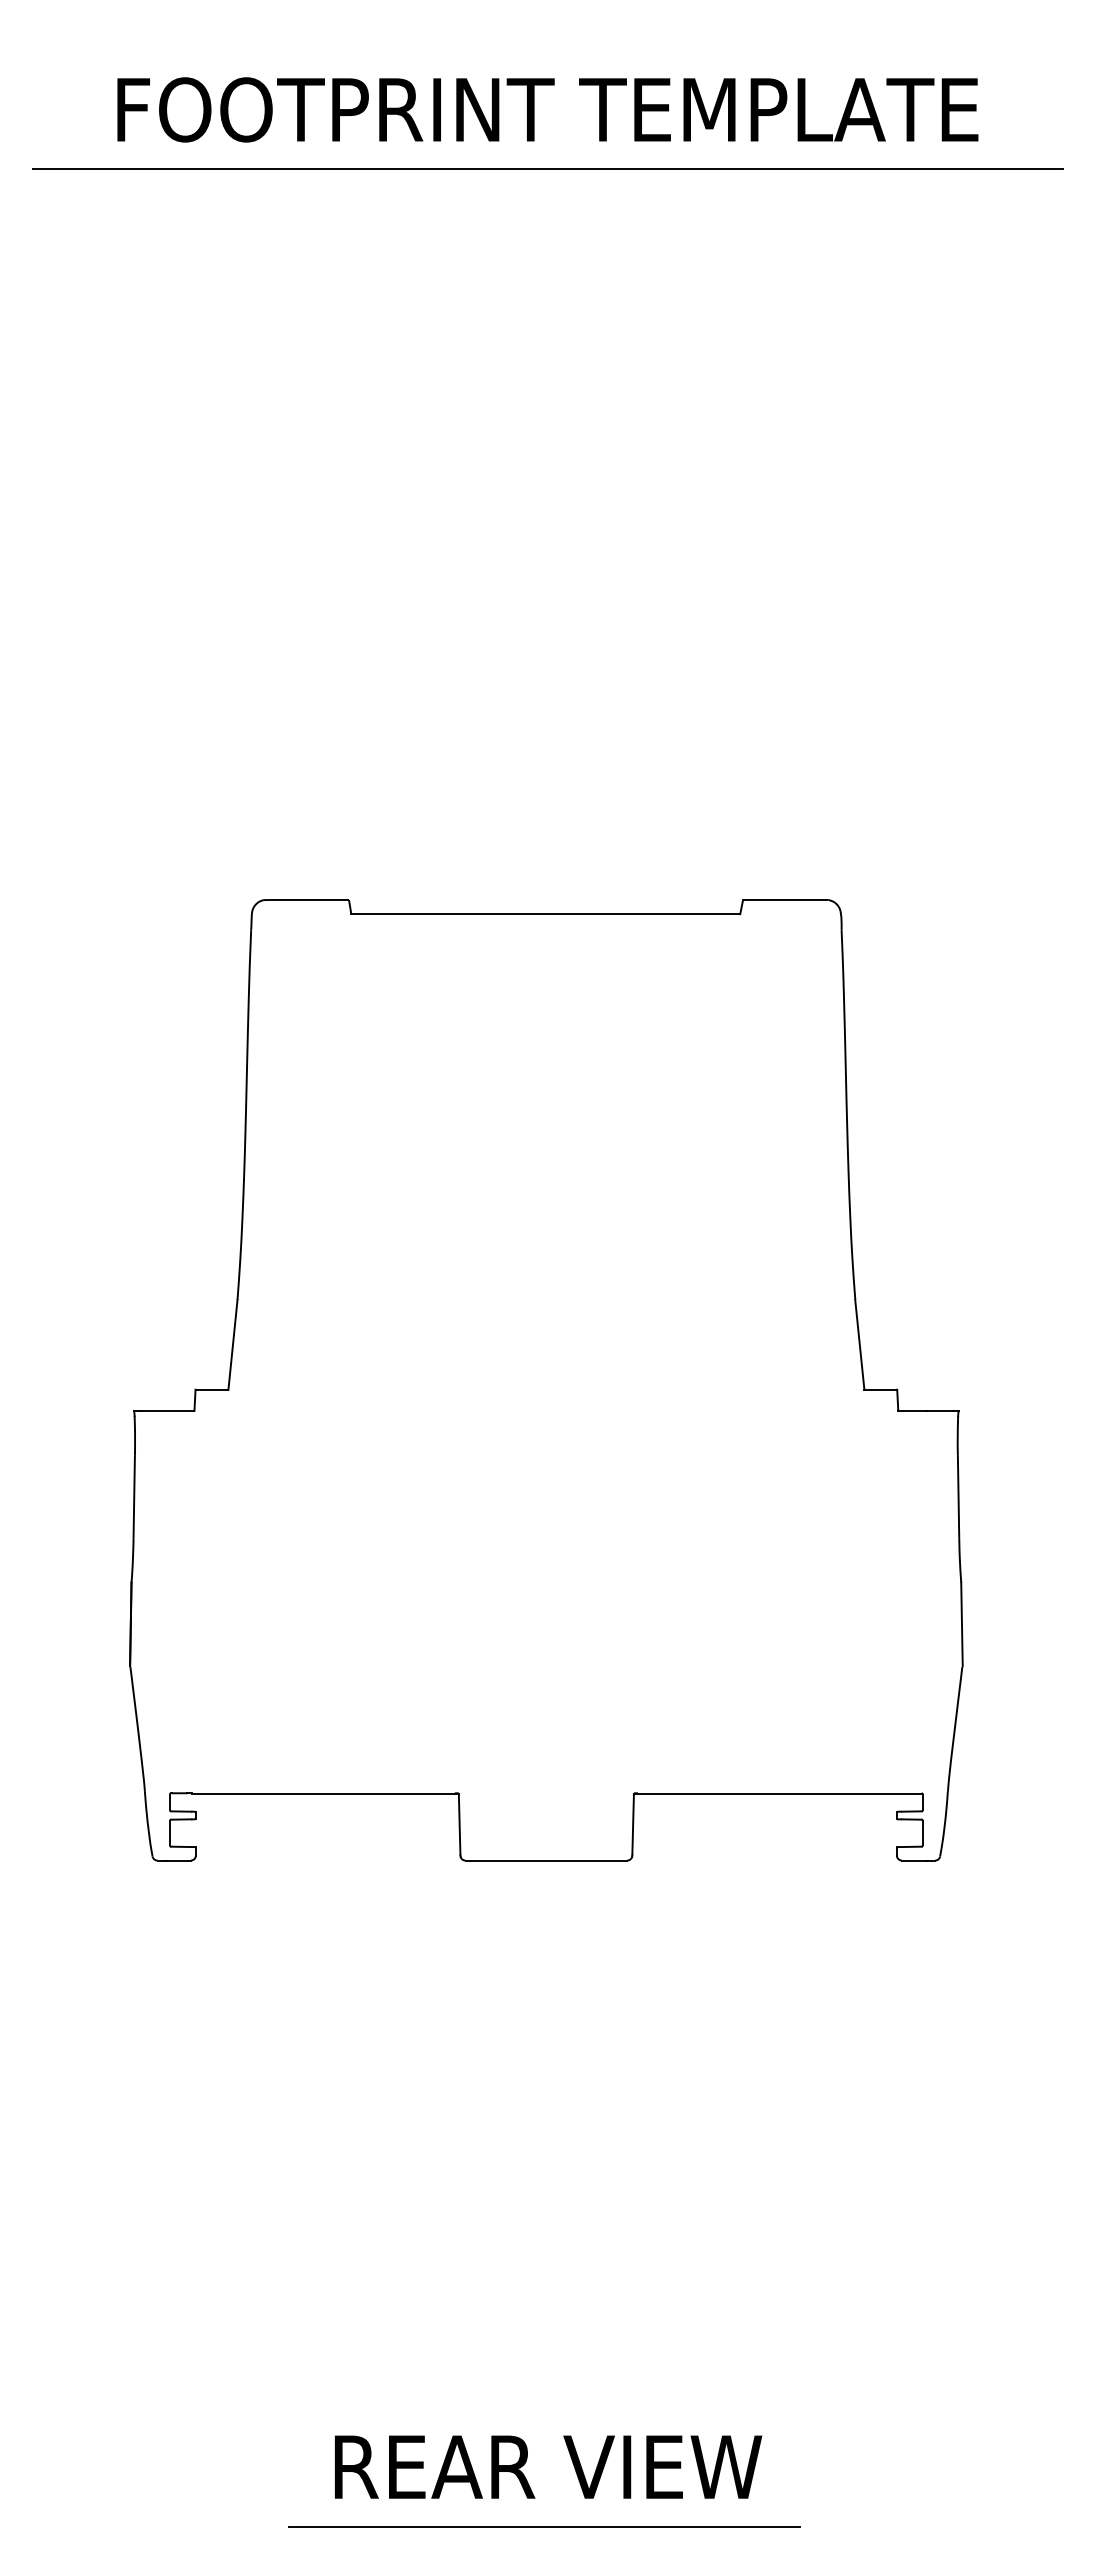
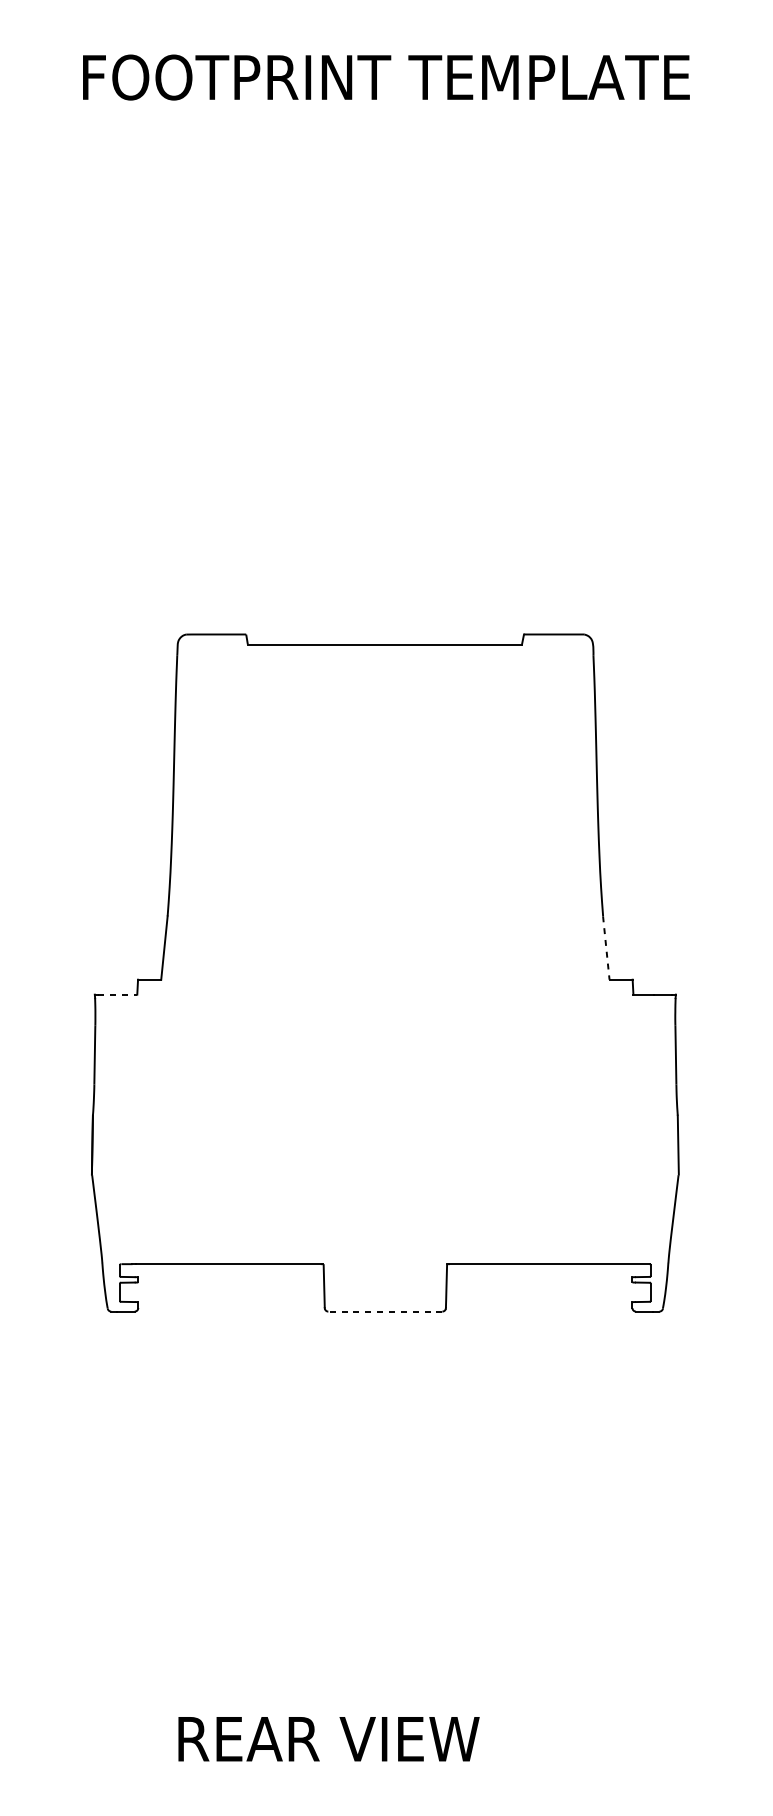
line: (547, 169) -> (386, 119), removed
line: (859, 1345) -> (606, 948), solid -> dashed
line: (166, 1410) -> (117, 994), solid -> dashed
line: (546, 1860) -> (385, 1311), solid -> dashed
text: (548, 2466) -> (329, 1738), moved
line: (544, 2526) -> (384, 1781), removed

